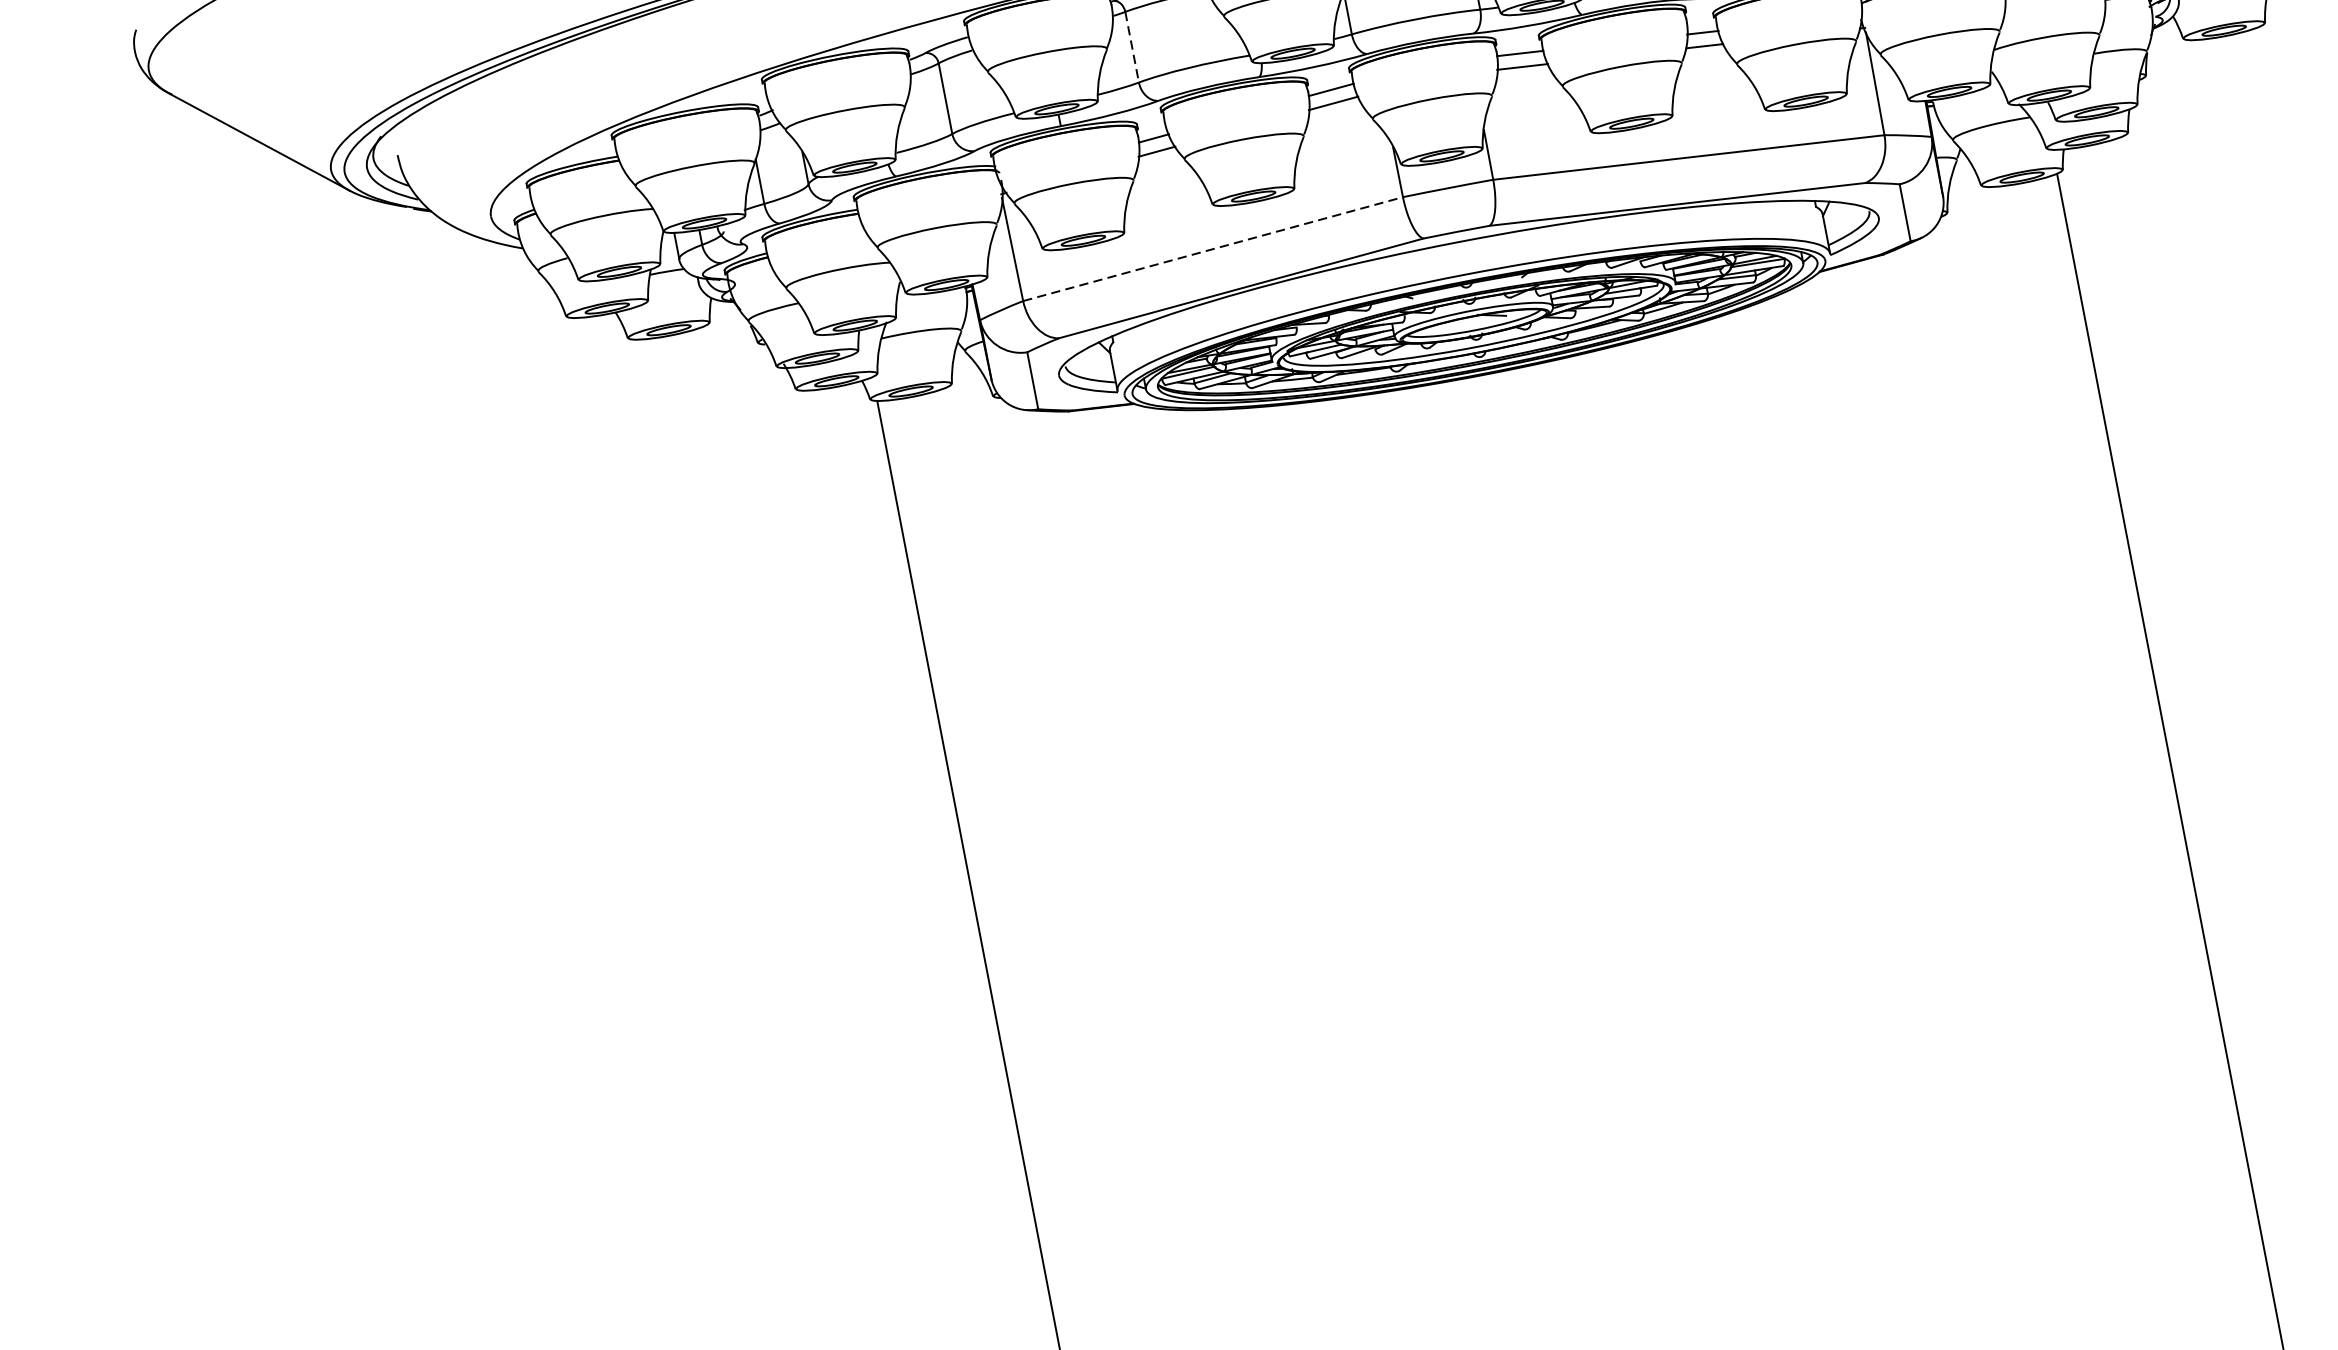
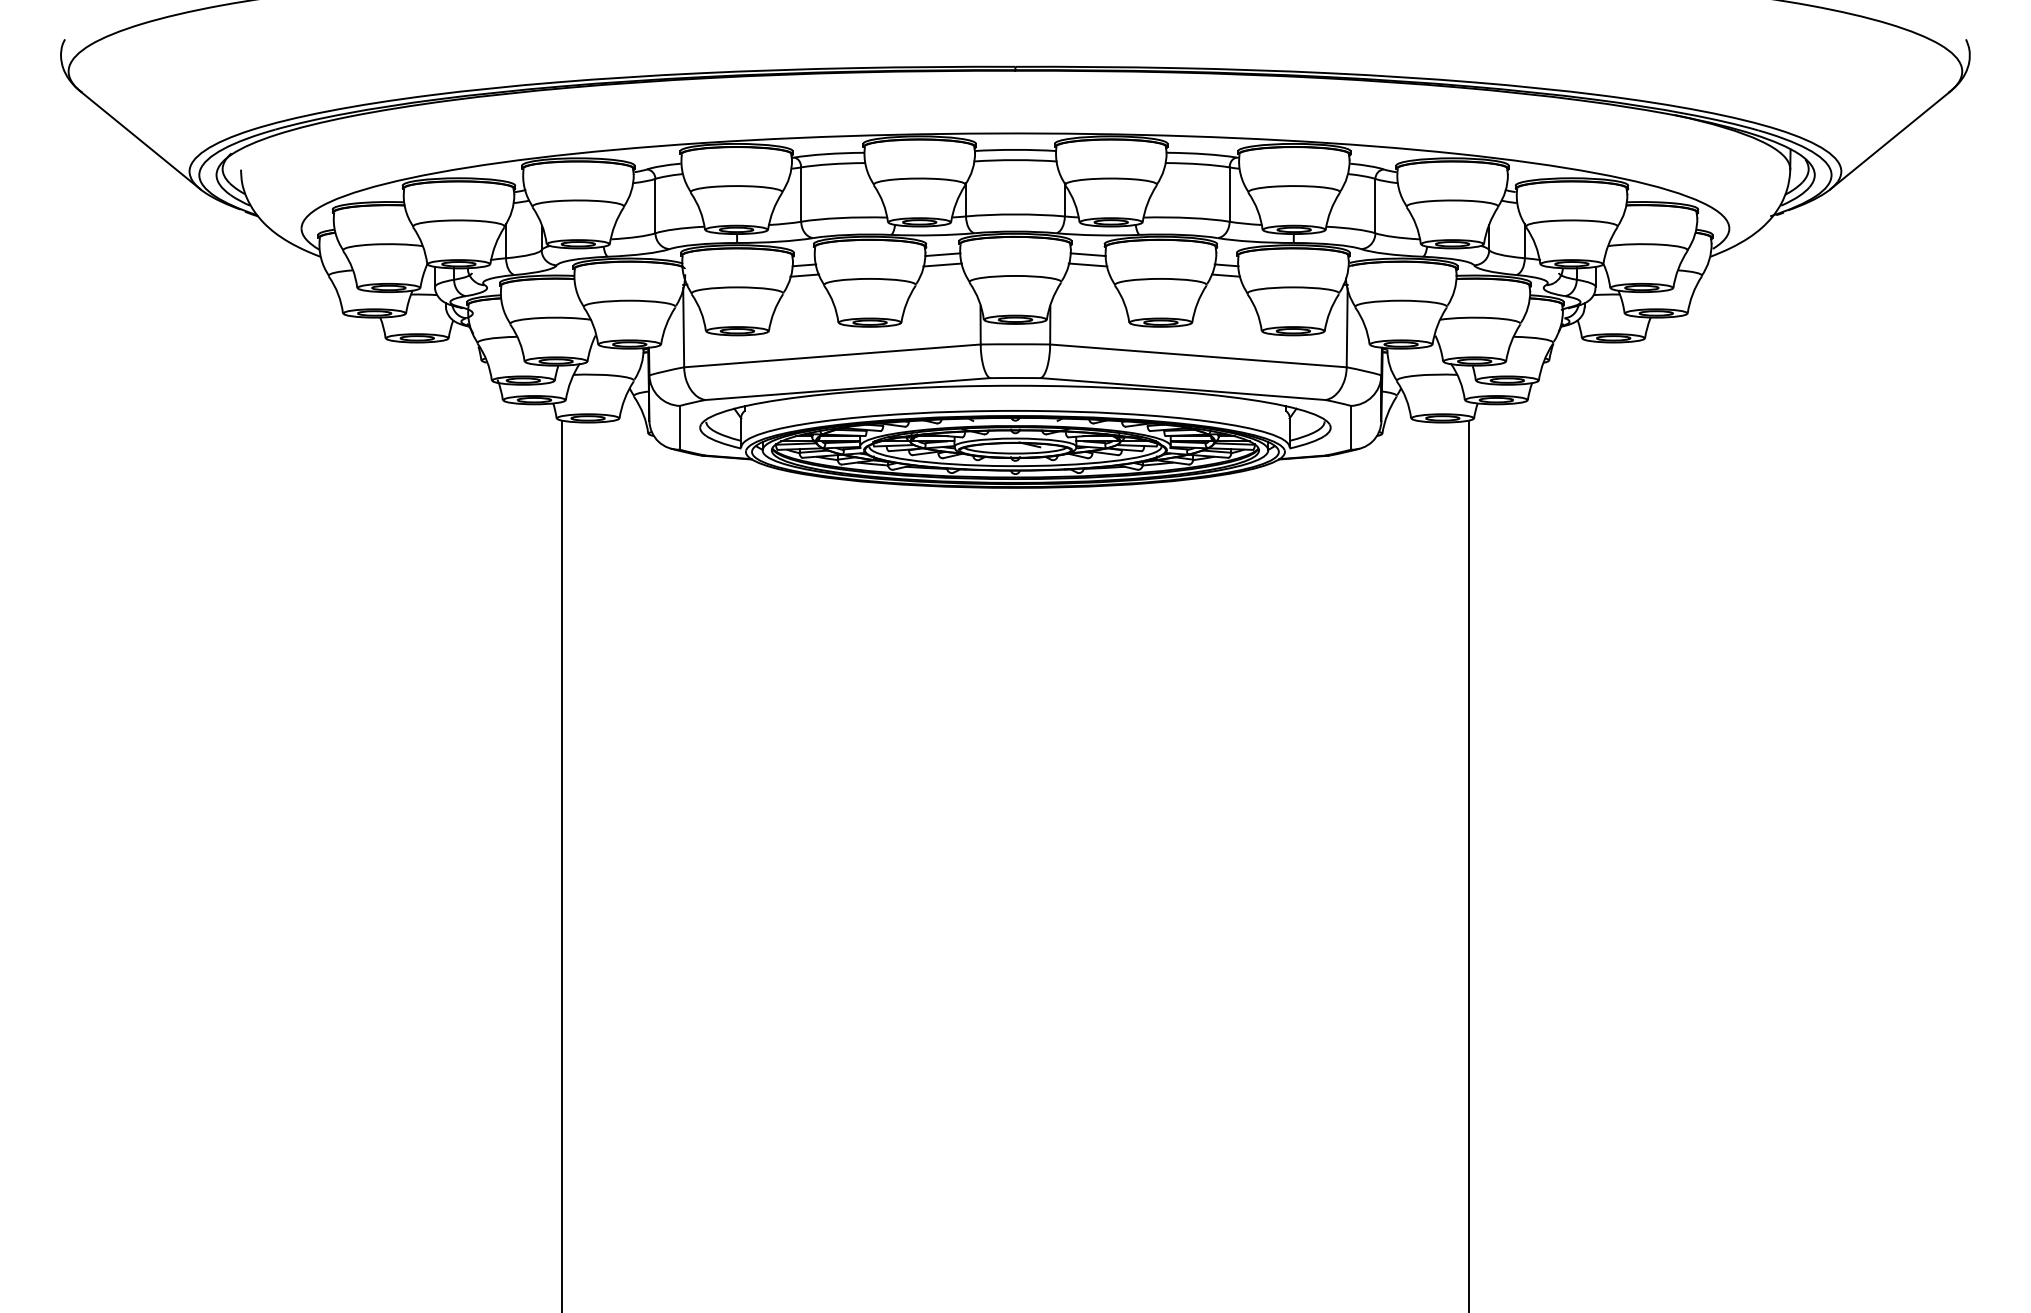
line: (1132, 48) -> (801, 195), dashed -> solid
line: (1213, 248) -> (832, 355), dashed -> solid

